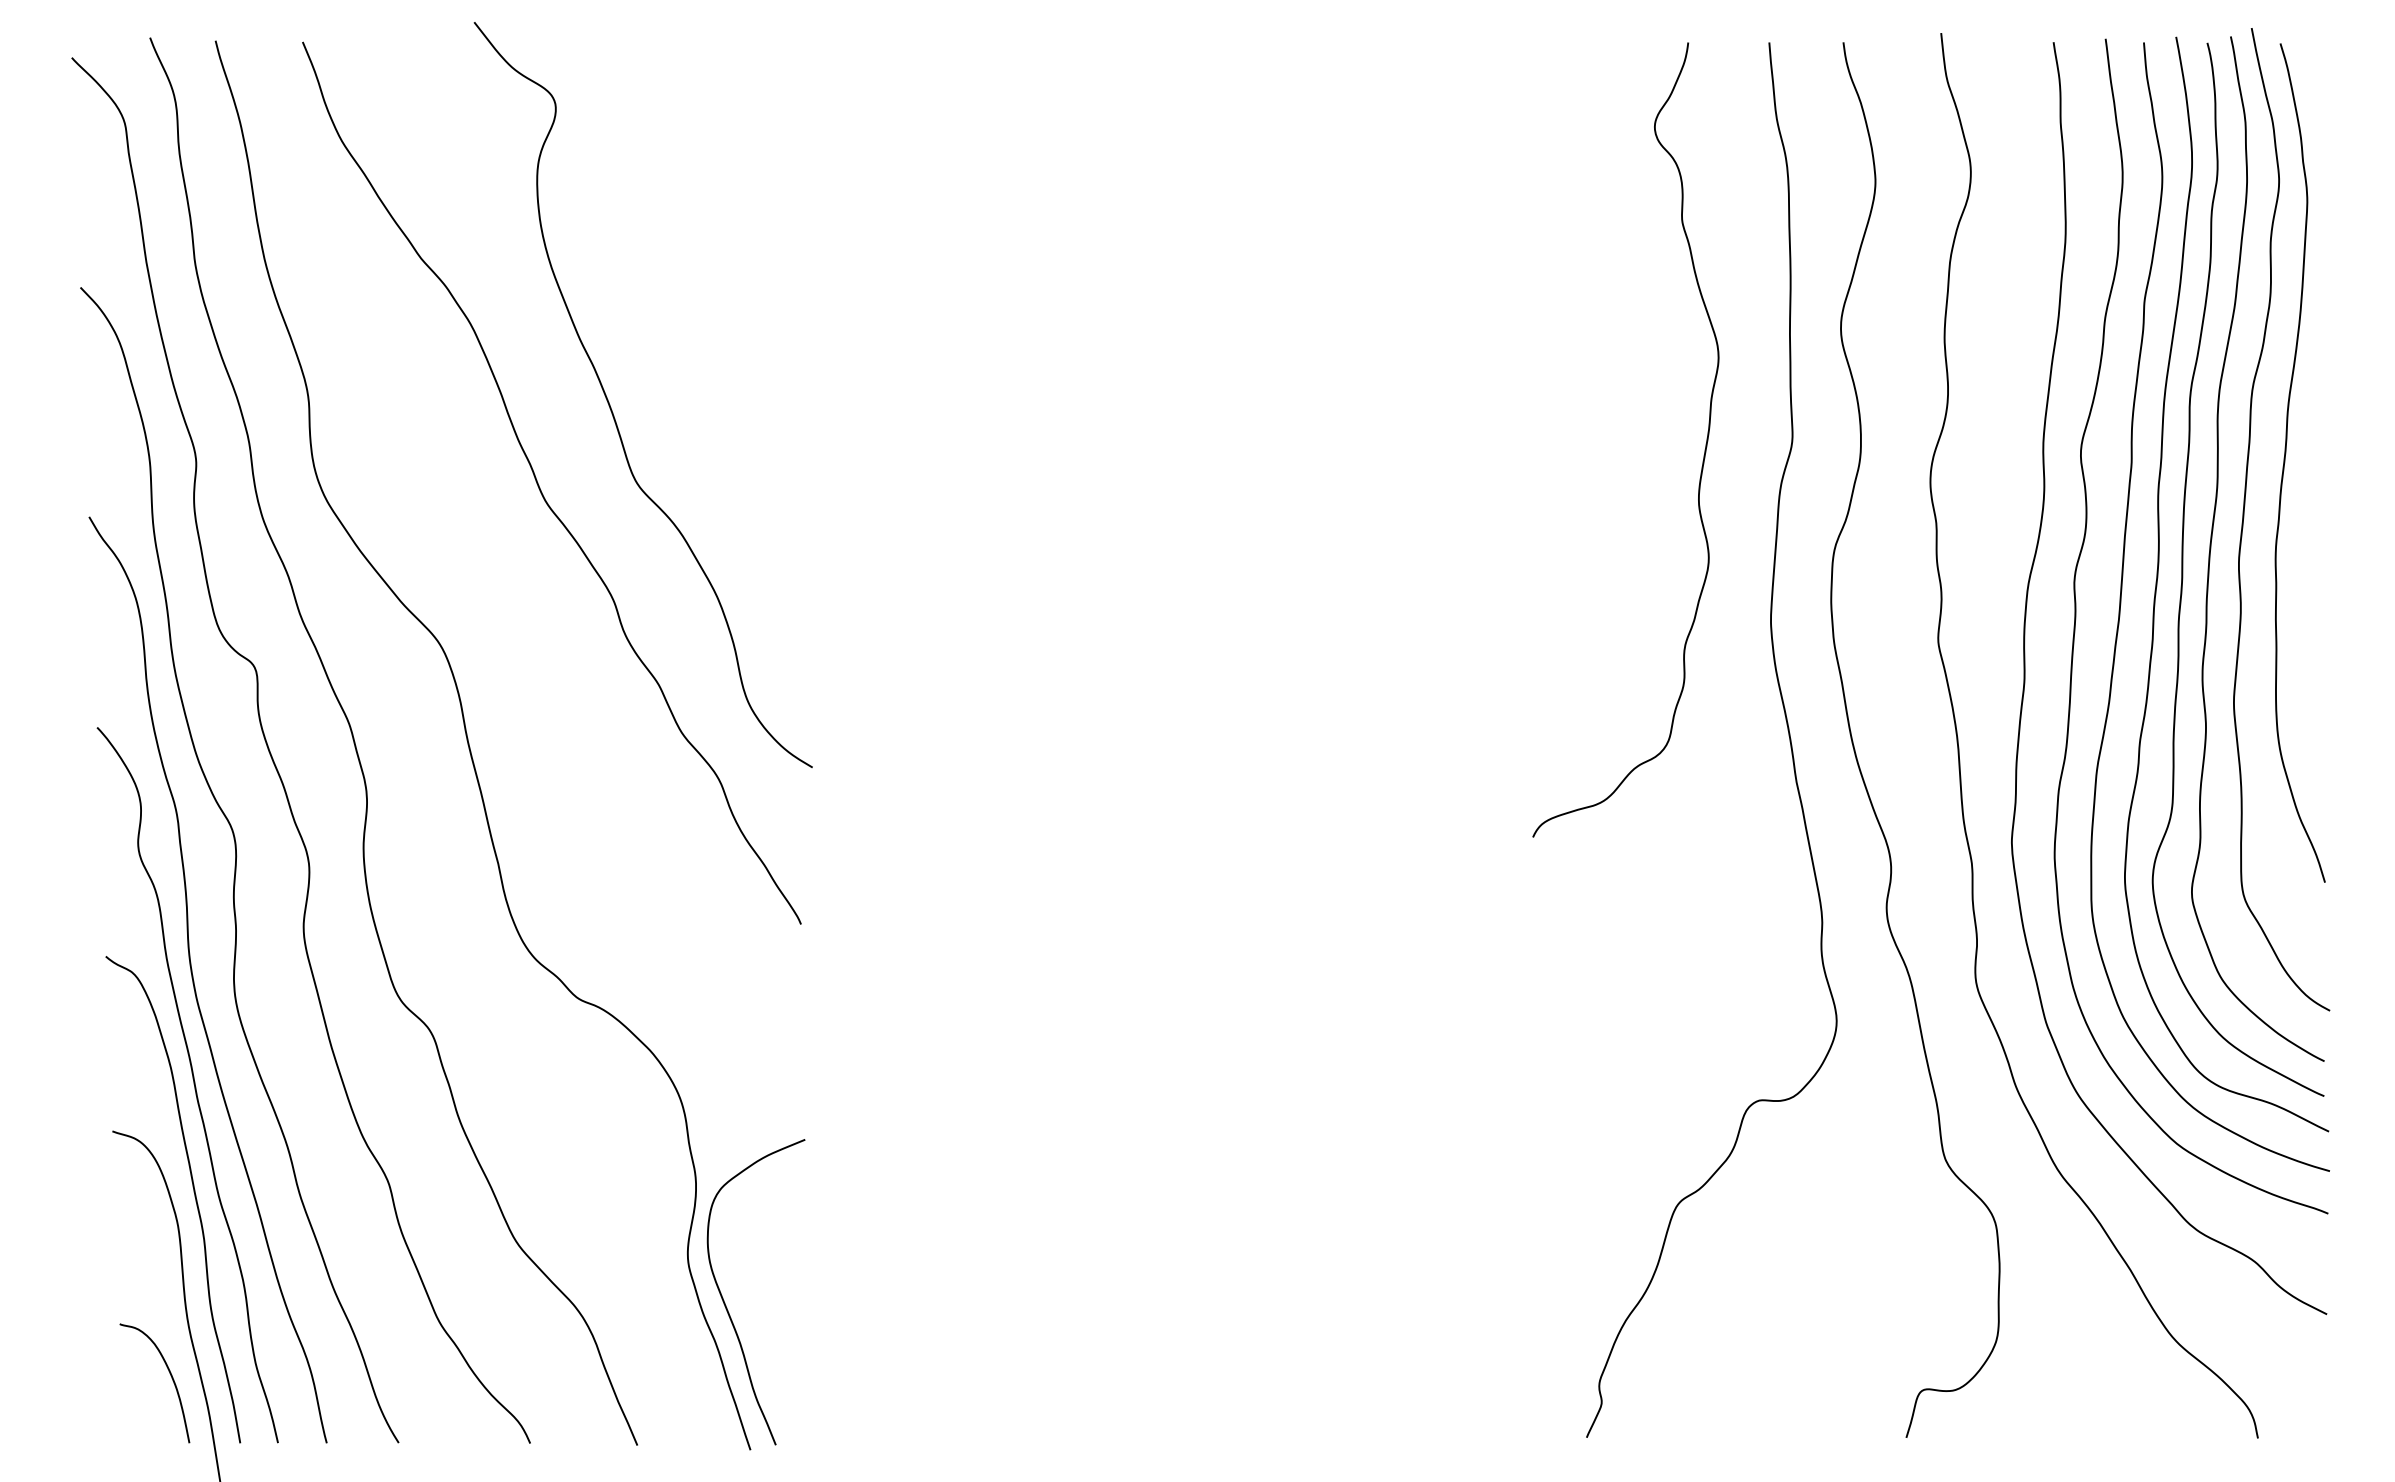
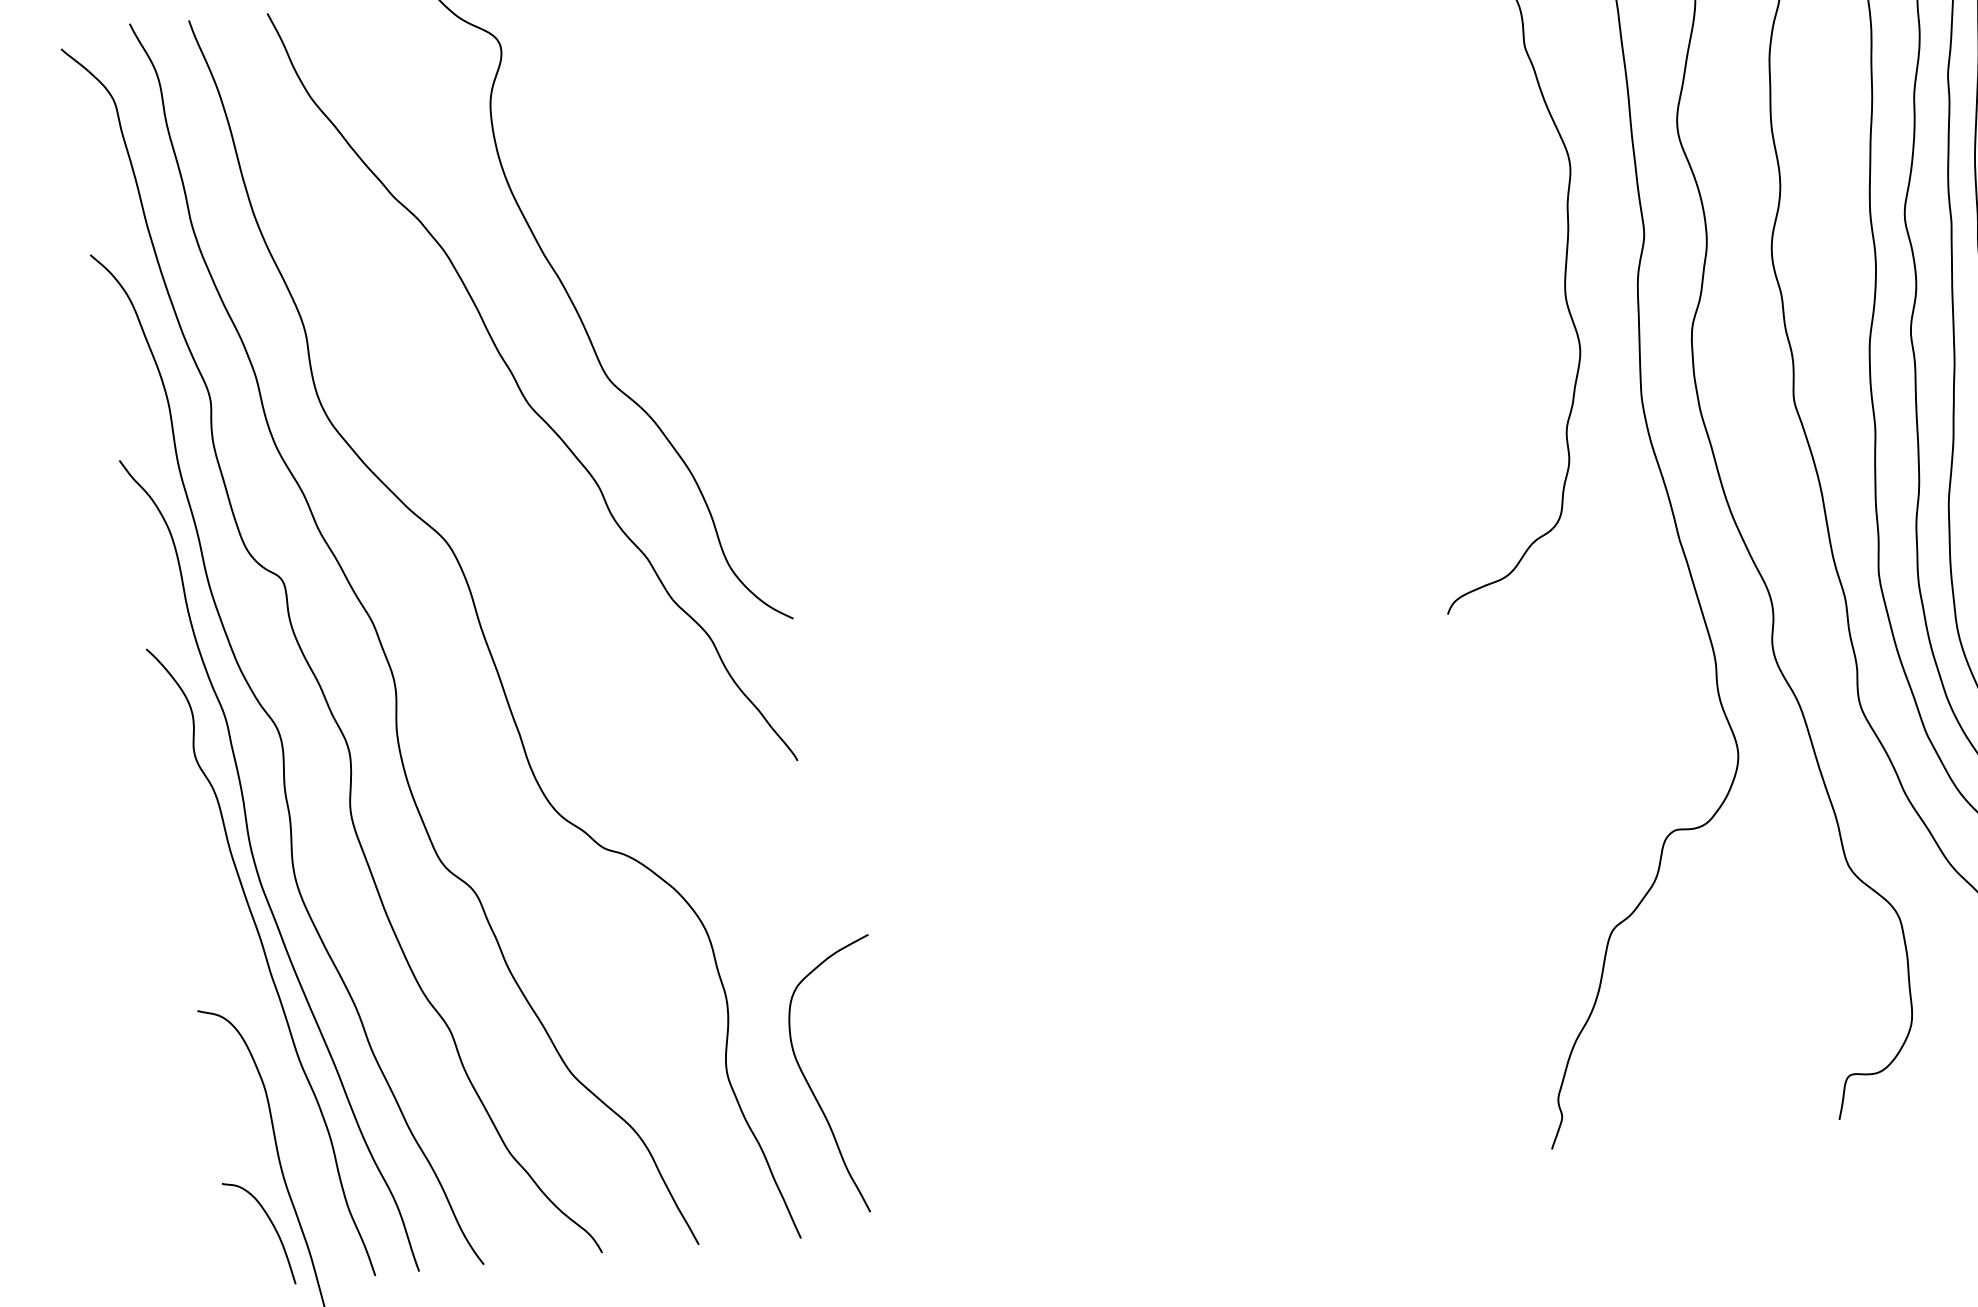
curve: (194, 1197) -> (277, 1062), removed
curve: (727, 1307) -> (814, 1092), moved

